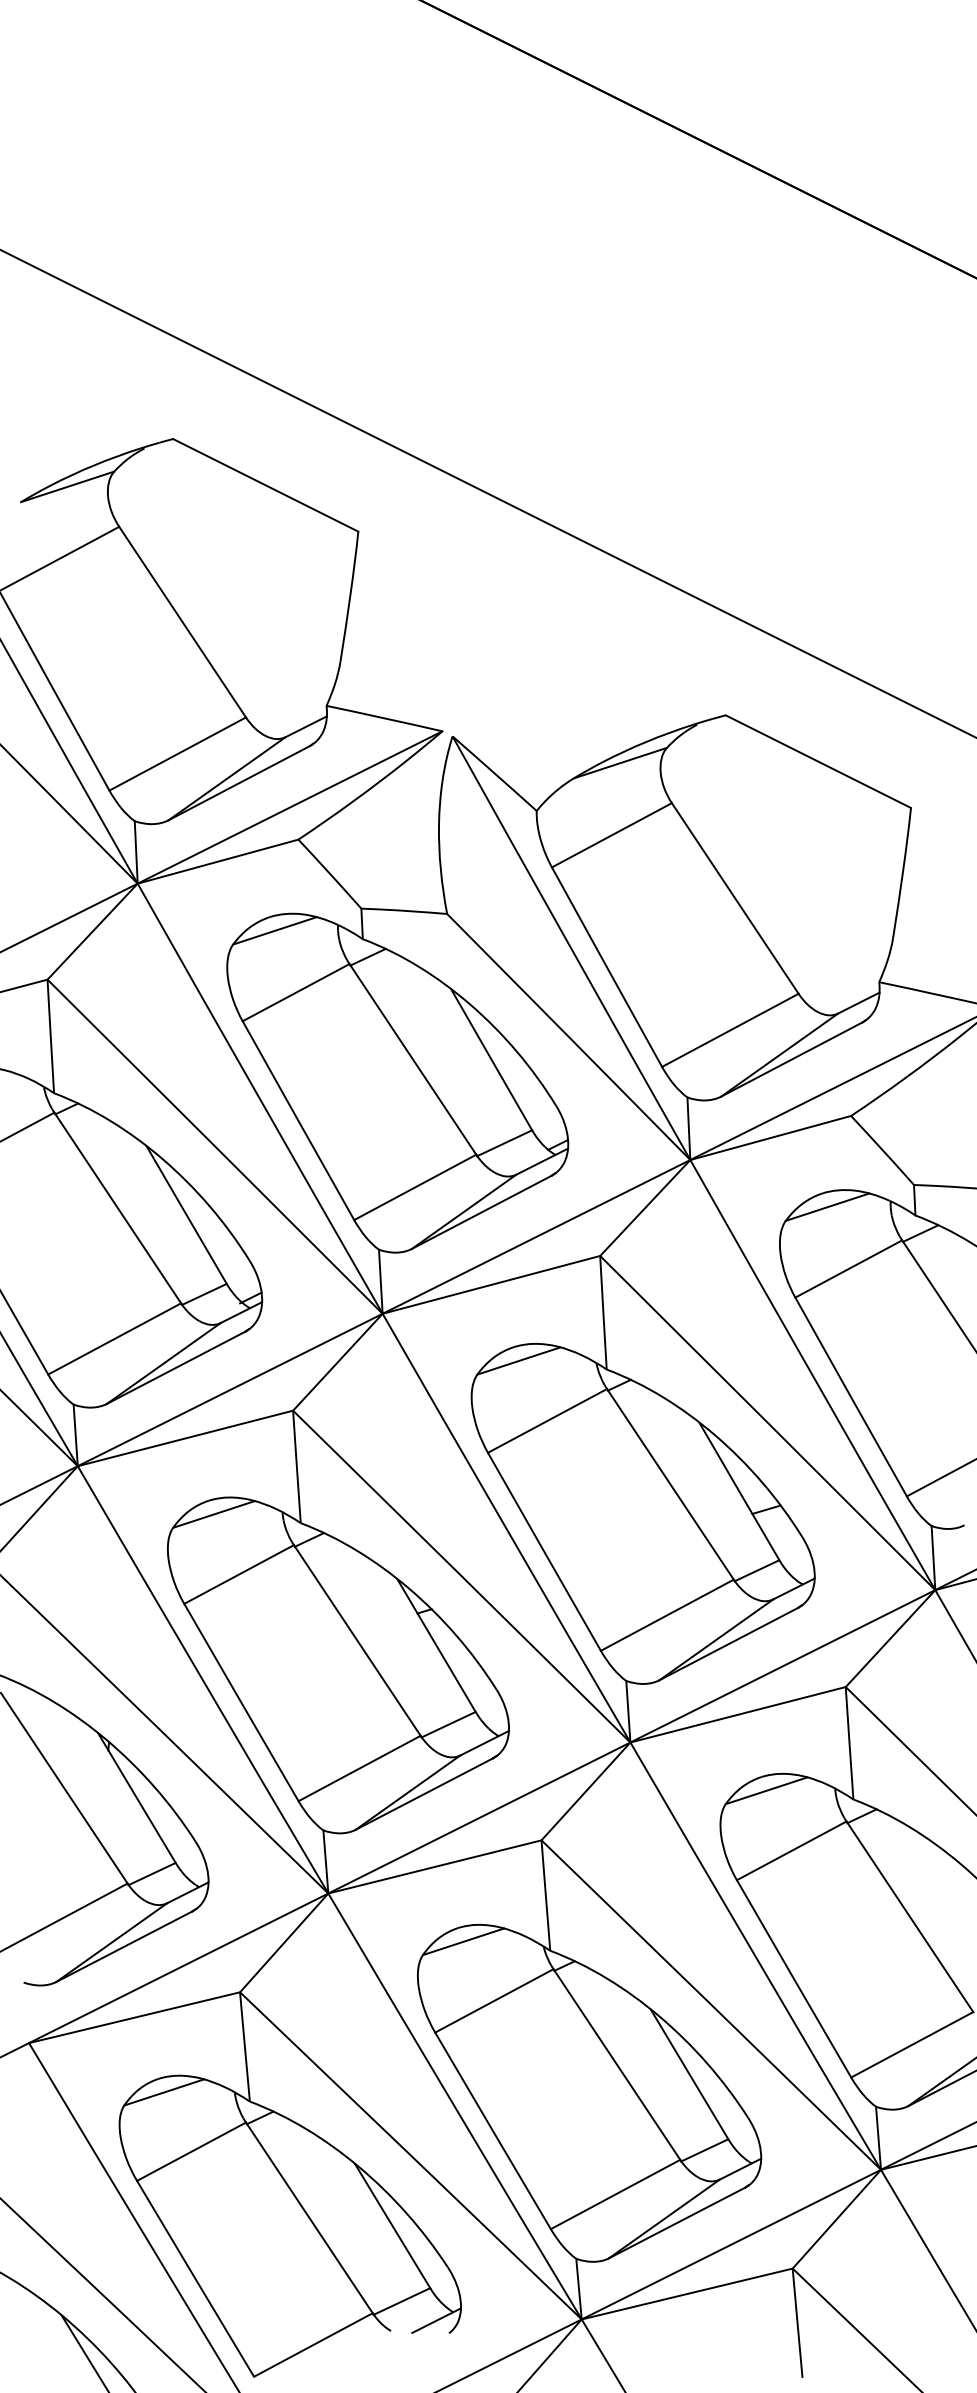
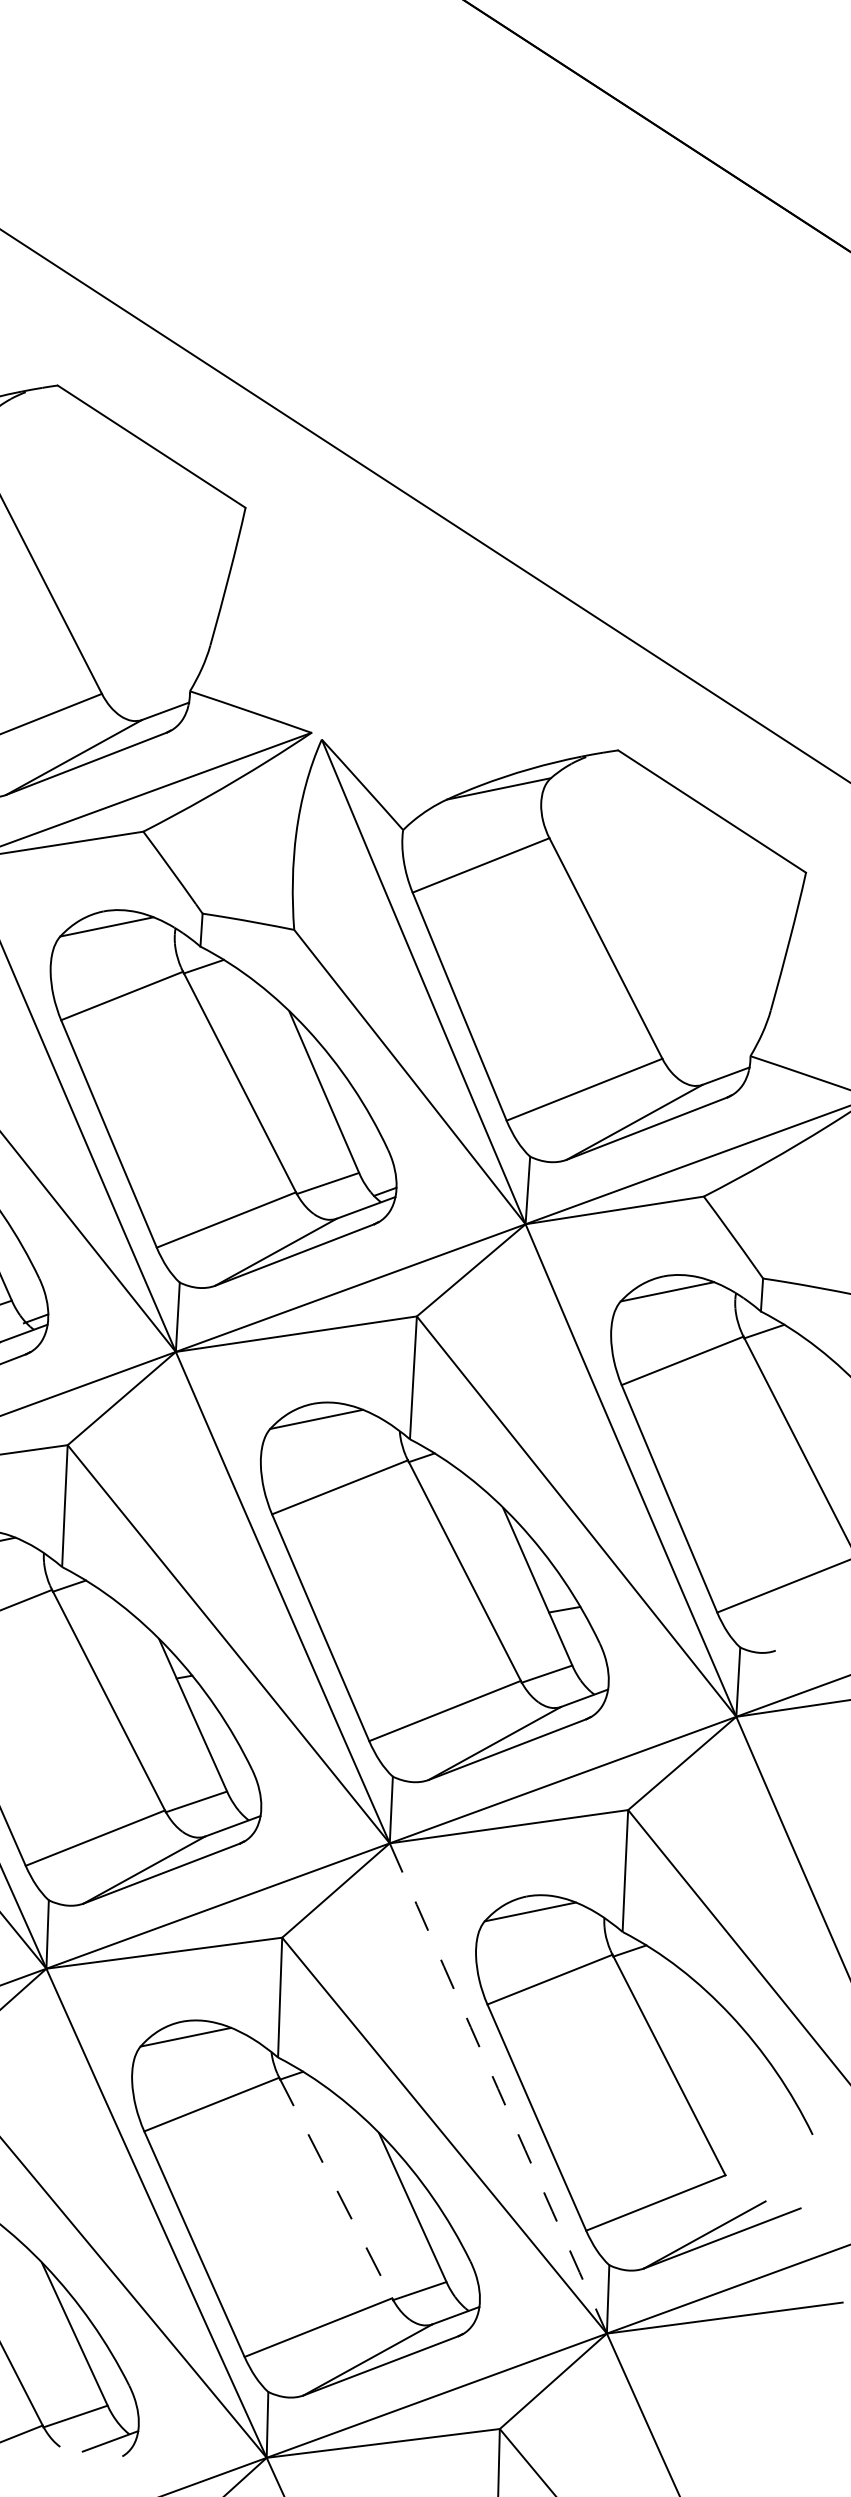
arc: (755, 1956) -> (498, 2088), solid -> dashed
line: (617, 2064) -> (336, 2188), solid -> dashed

